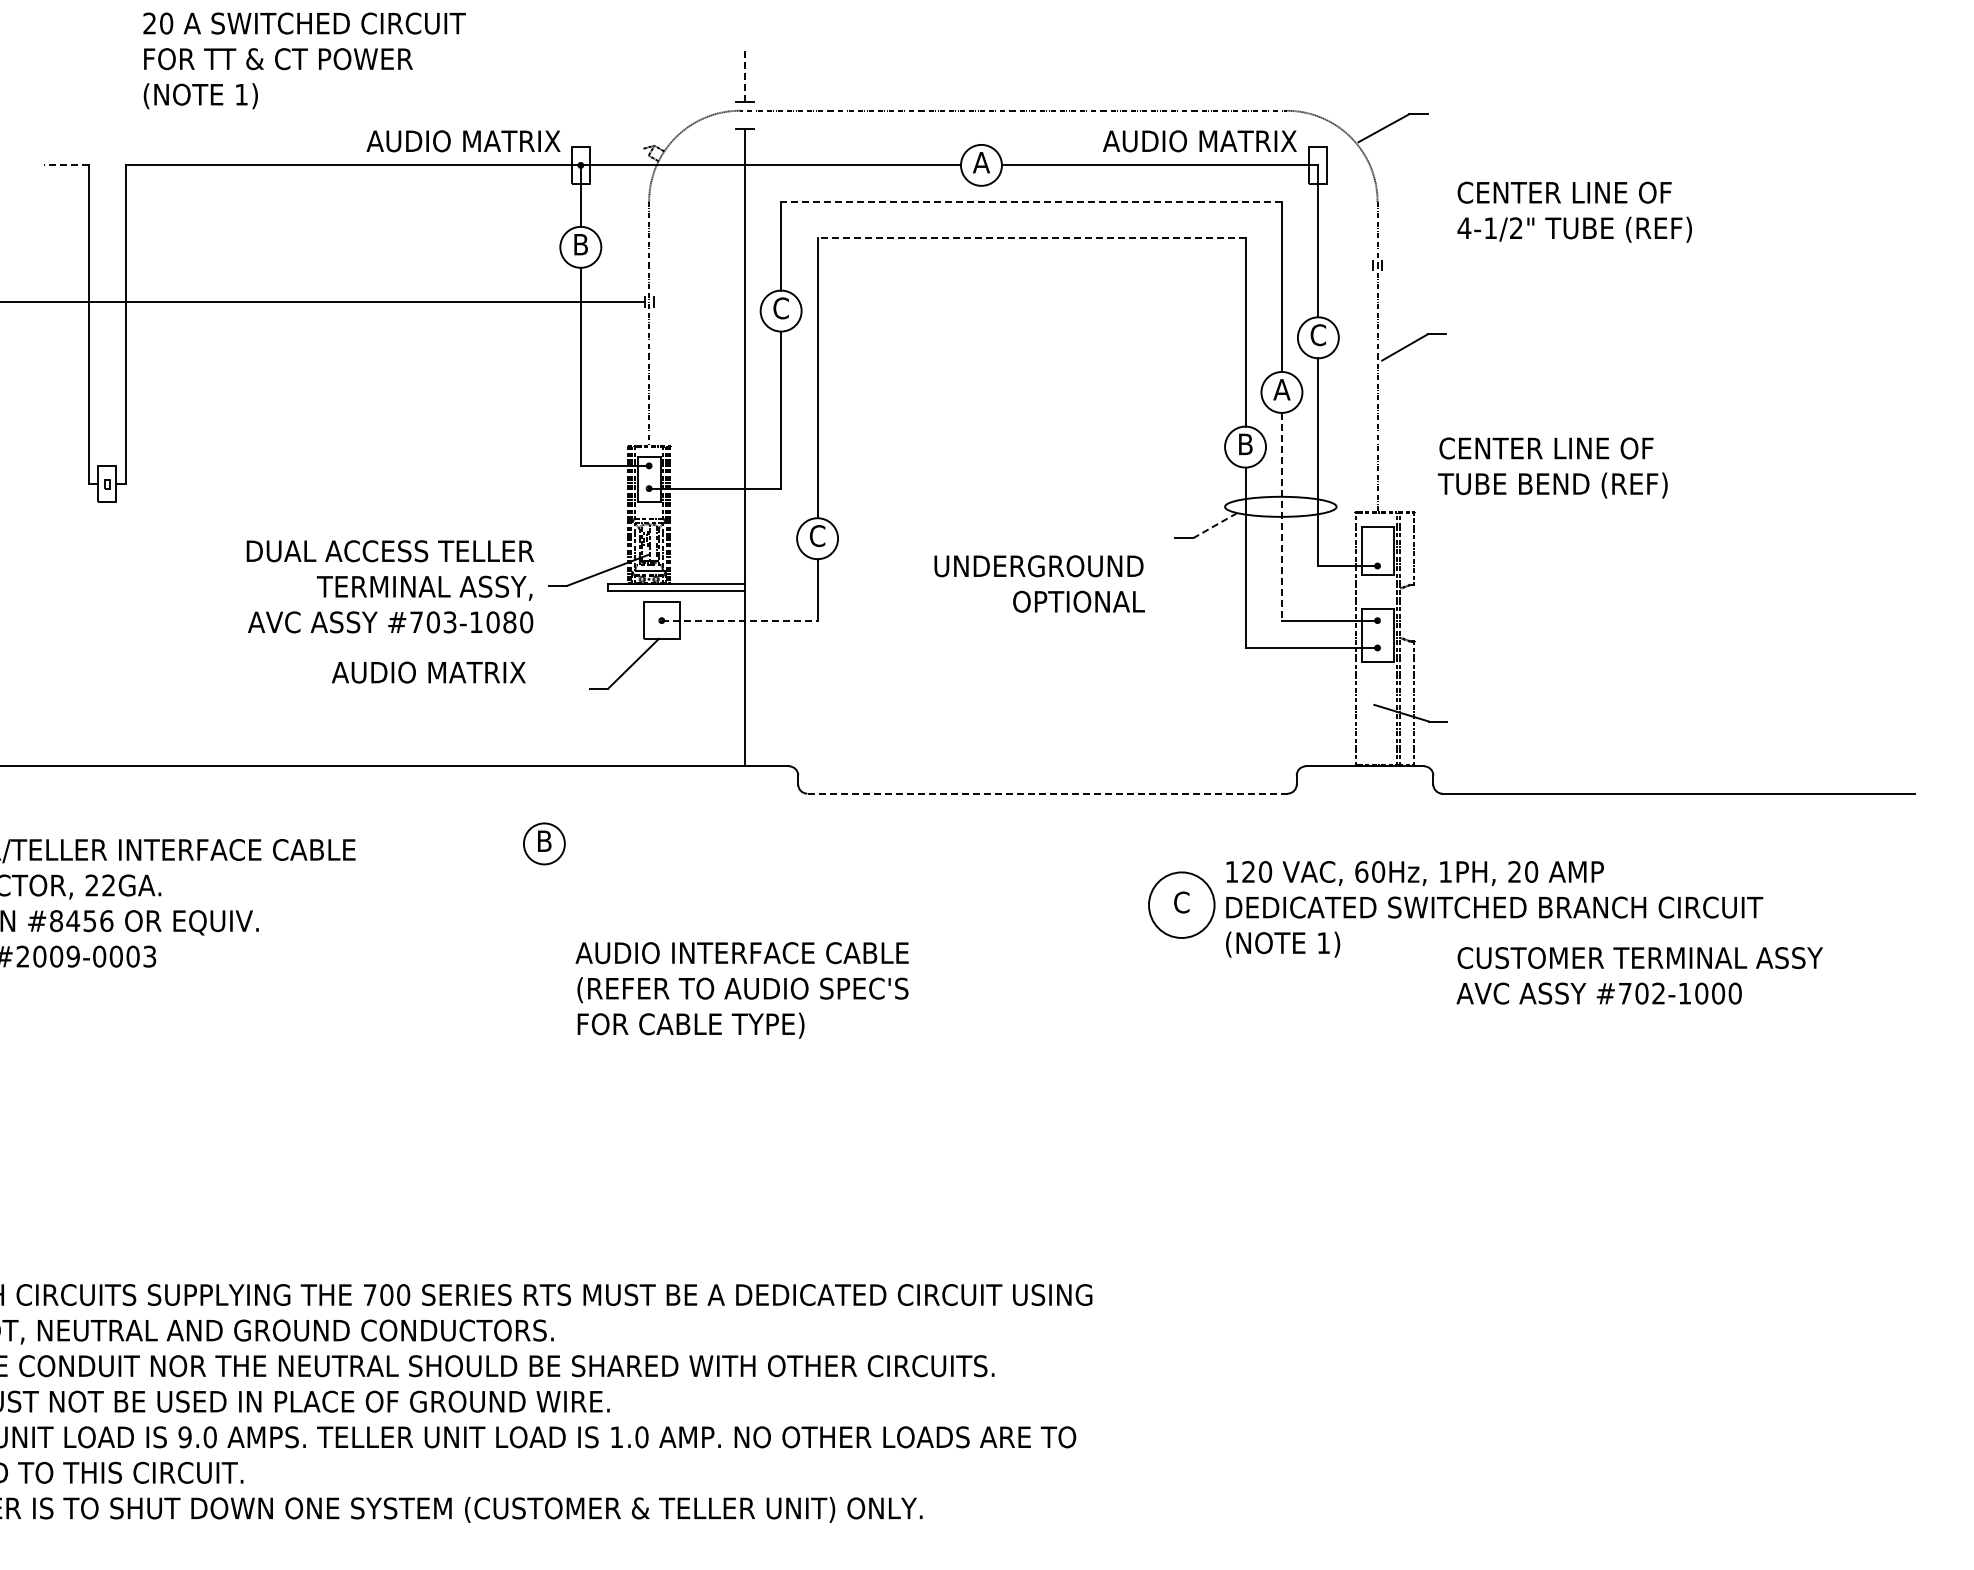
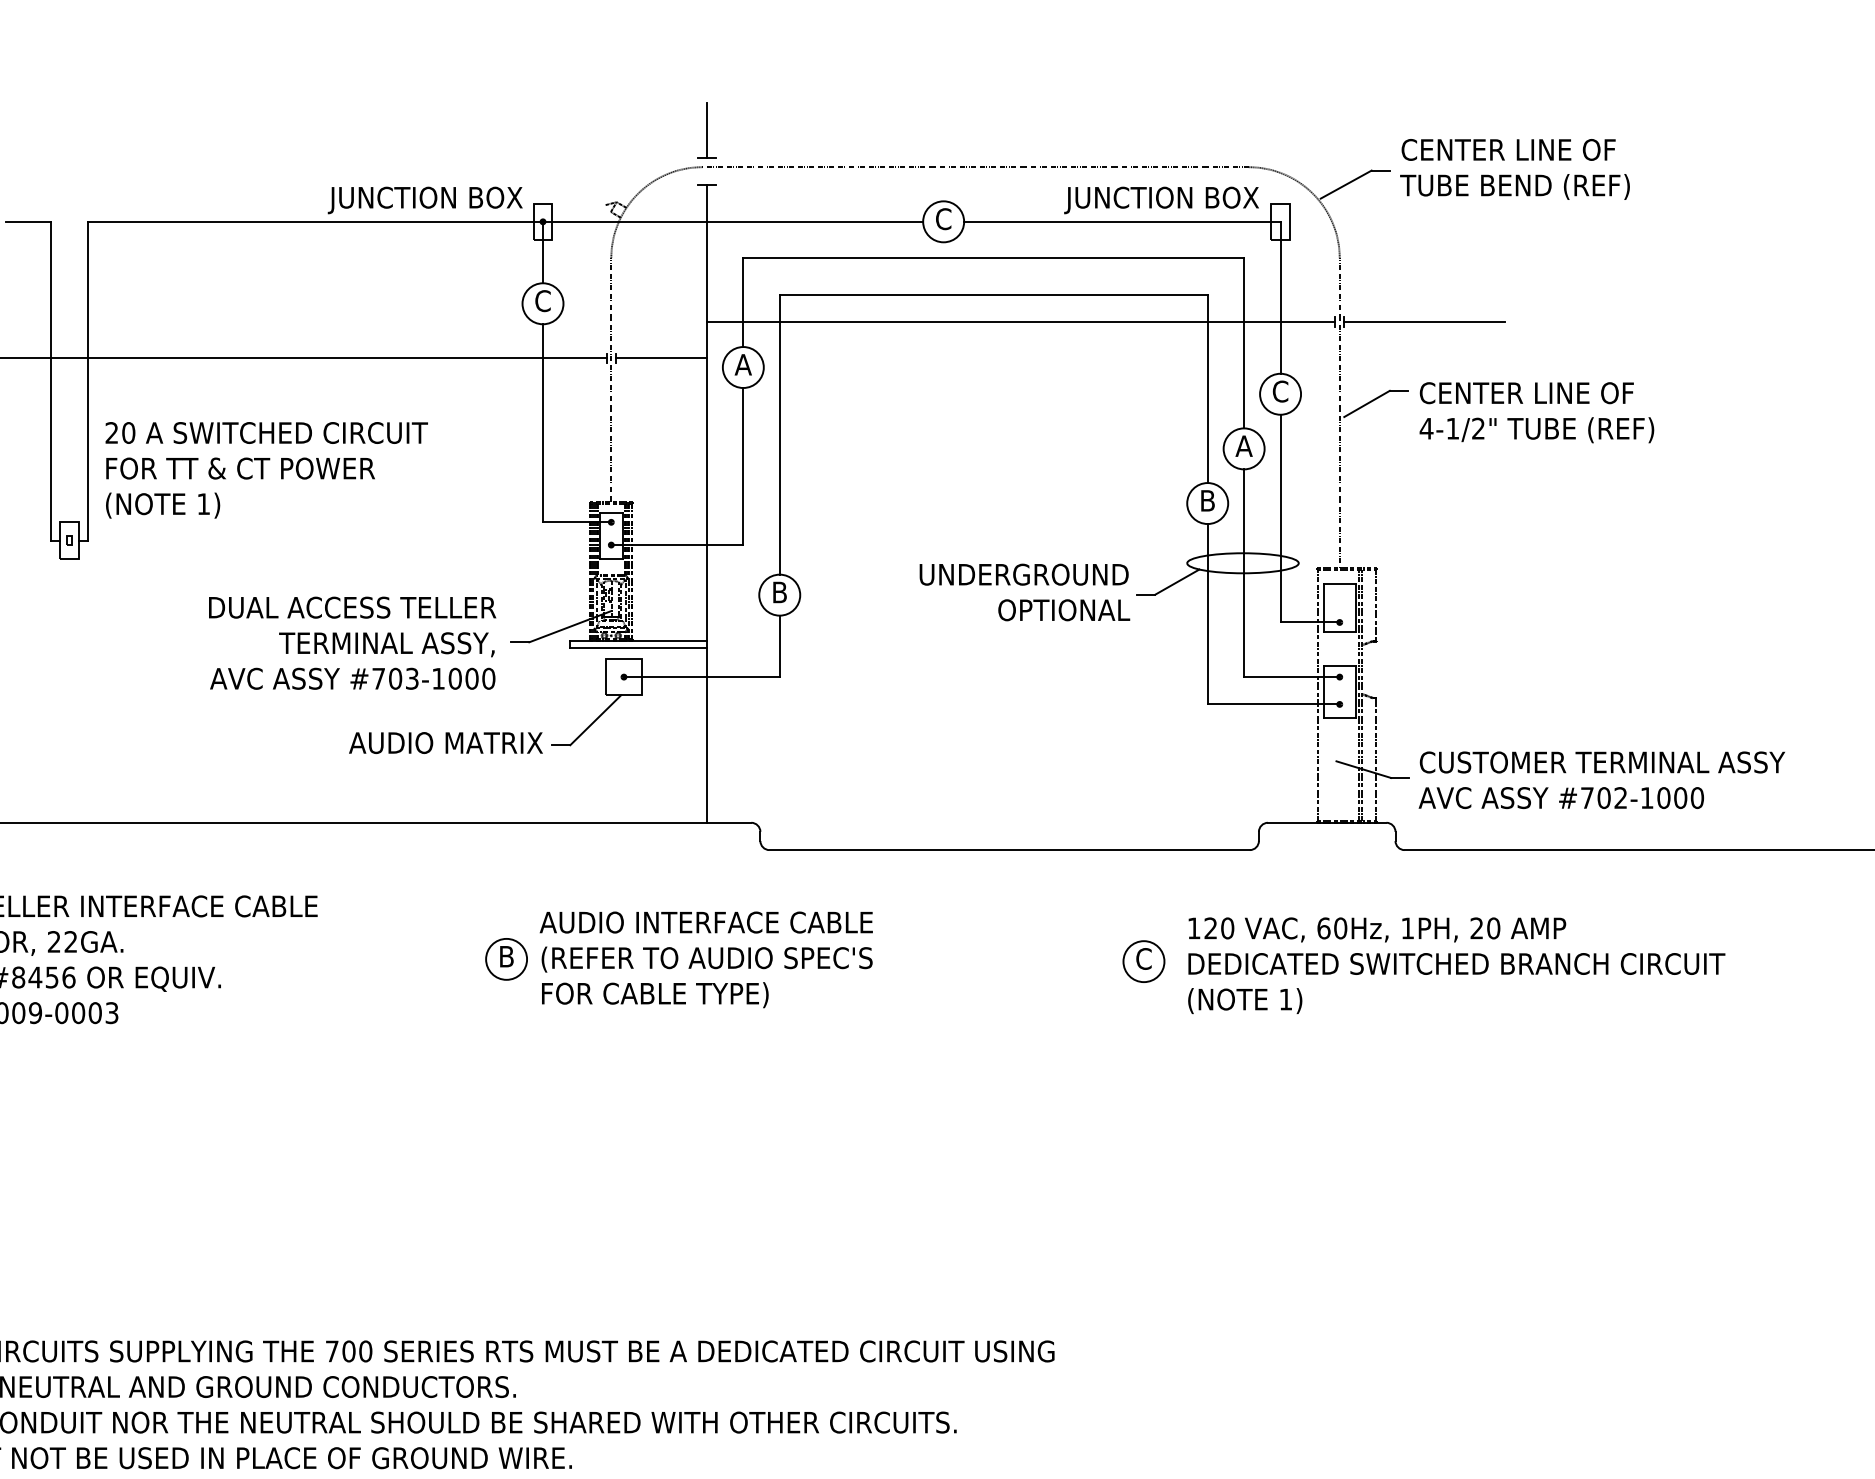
text: (304, 60) -> (266, 469), moved
line: (744, 73) -> (706, 129), dashed -> solid
text: (453, 143) -> (415, 199), AUDIO MATRIX -> JUNCTION BOX
text: (1190, 143) -> (1152, 199), AUDIO MATRIX -> JUNCTION BOX
text: (980, 162) -> (942, 218), A -> C
line: (66, 165) -> (28, 221), dashed -> solid
line: (1031, 201) -> (993, 257), dashed -> solid
text: (1574, 211) -> (1536, 411), moved
line: (1031, 238) -> (993, 294), dashed -> solid
text: (580, 244) -> (542, 300), B -> C
line: (1058, 265) -> (1020, 321), added
line: (1462, 265) -> (1424, 321), added
line: (698, 301) -> (660, 357), added
text: (780, 308) -> (742, 364), C -> A
text: (1552, 467) -> (1514, 168), moved
line: (1281, 516) -> (1243, 572), dashed -> solid
line: (1214, 525) -> (1176, 581), dashed -> solid
text: (817, 536) -> (779, 592), C -> B
text: (1039, 583) -> (1024, 591), moved
line: (739, 620) -> (701, 676), dashed -> solid
text: (509, 621) -> (471, 677), #703-1080 -> #703-1000
text: (428, 672) -> (445, 742), moved
line: (1046, 793) -> (1008, 849), dashed -> solid
part: (544, 843) -> (506, 958), moved
circle: (1181, 904) -> (1143, 960), size x0.62
text: (1639, 975) -> (1601, 779), moved
text: (741, 990) -> (705, 959), moved

